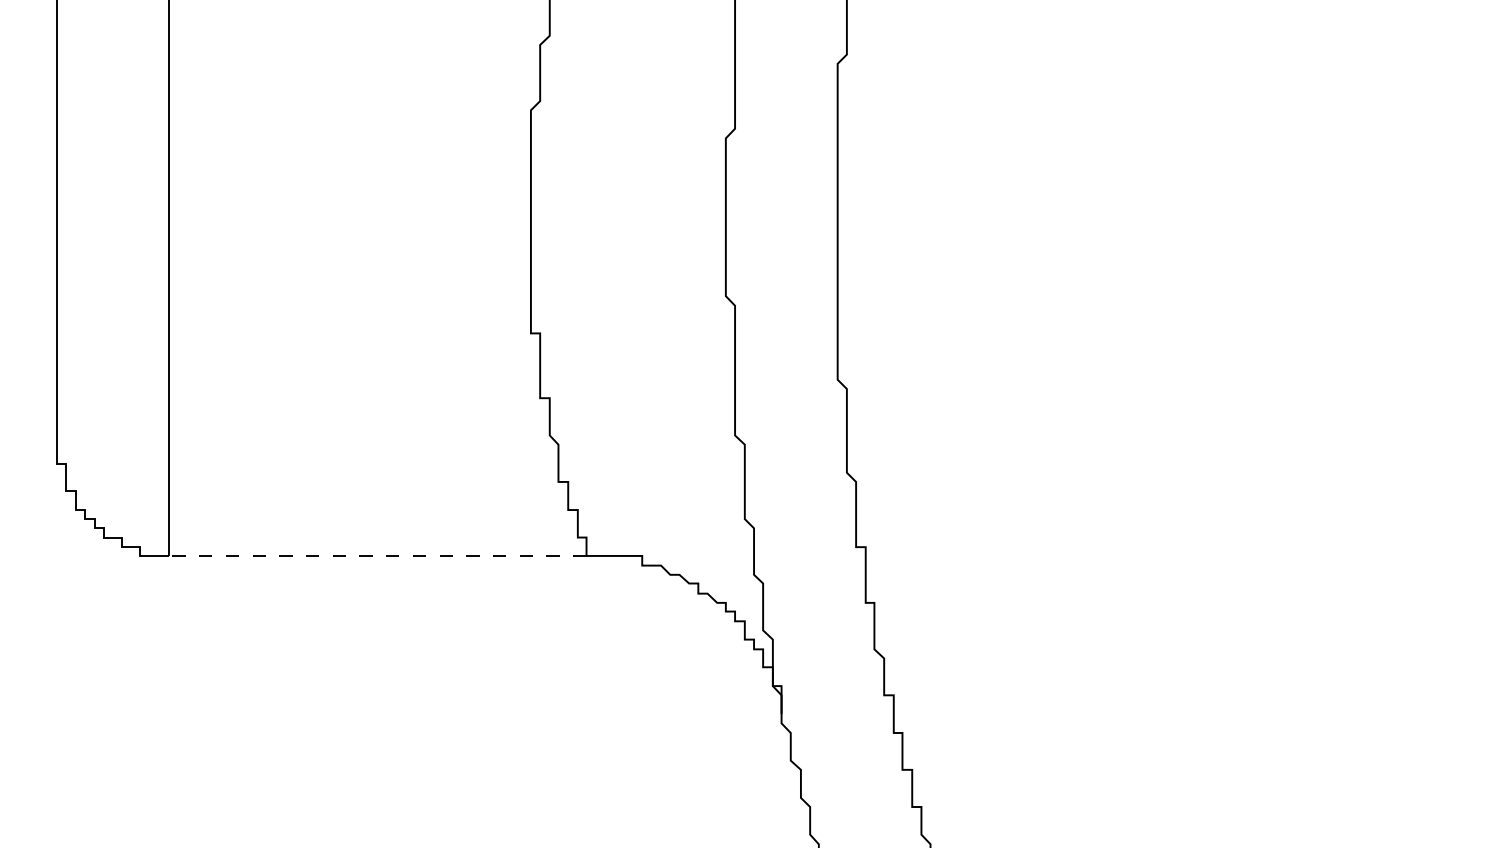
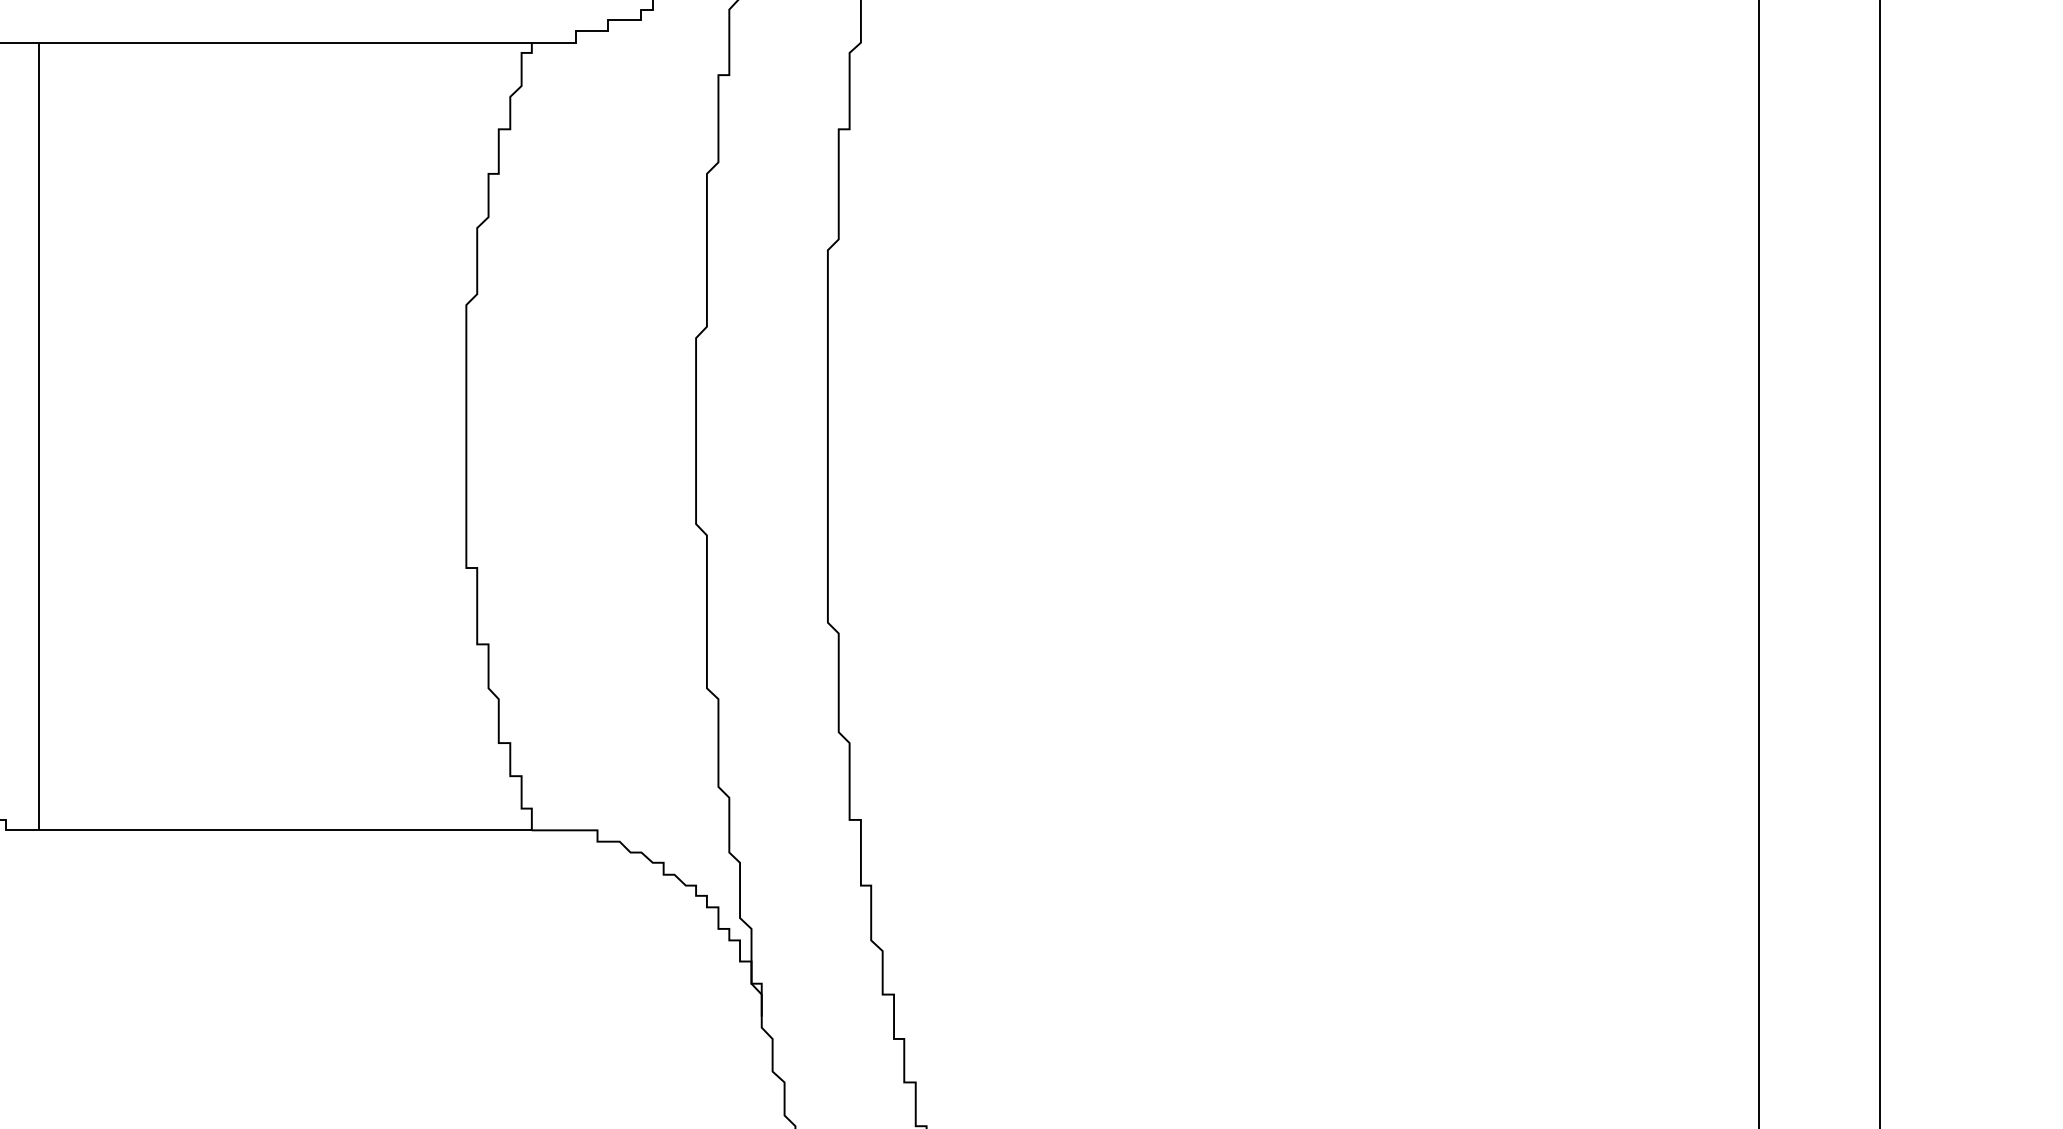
line: (377, 556) -> (285, 830), dashed -> solid

